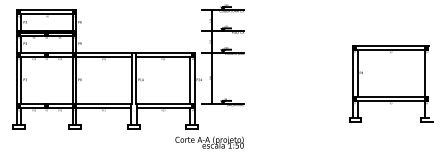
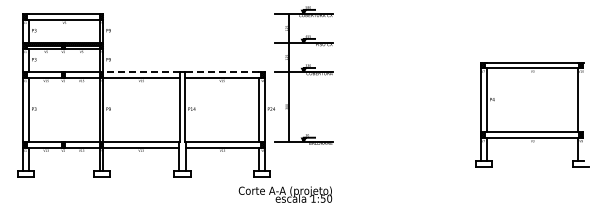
line: (103, 53) -> (141, 72), solid -> dashed
line: (163, 53) -> (222, 72), solid -> dashed

